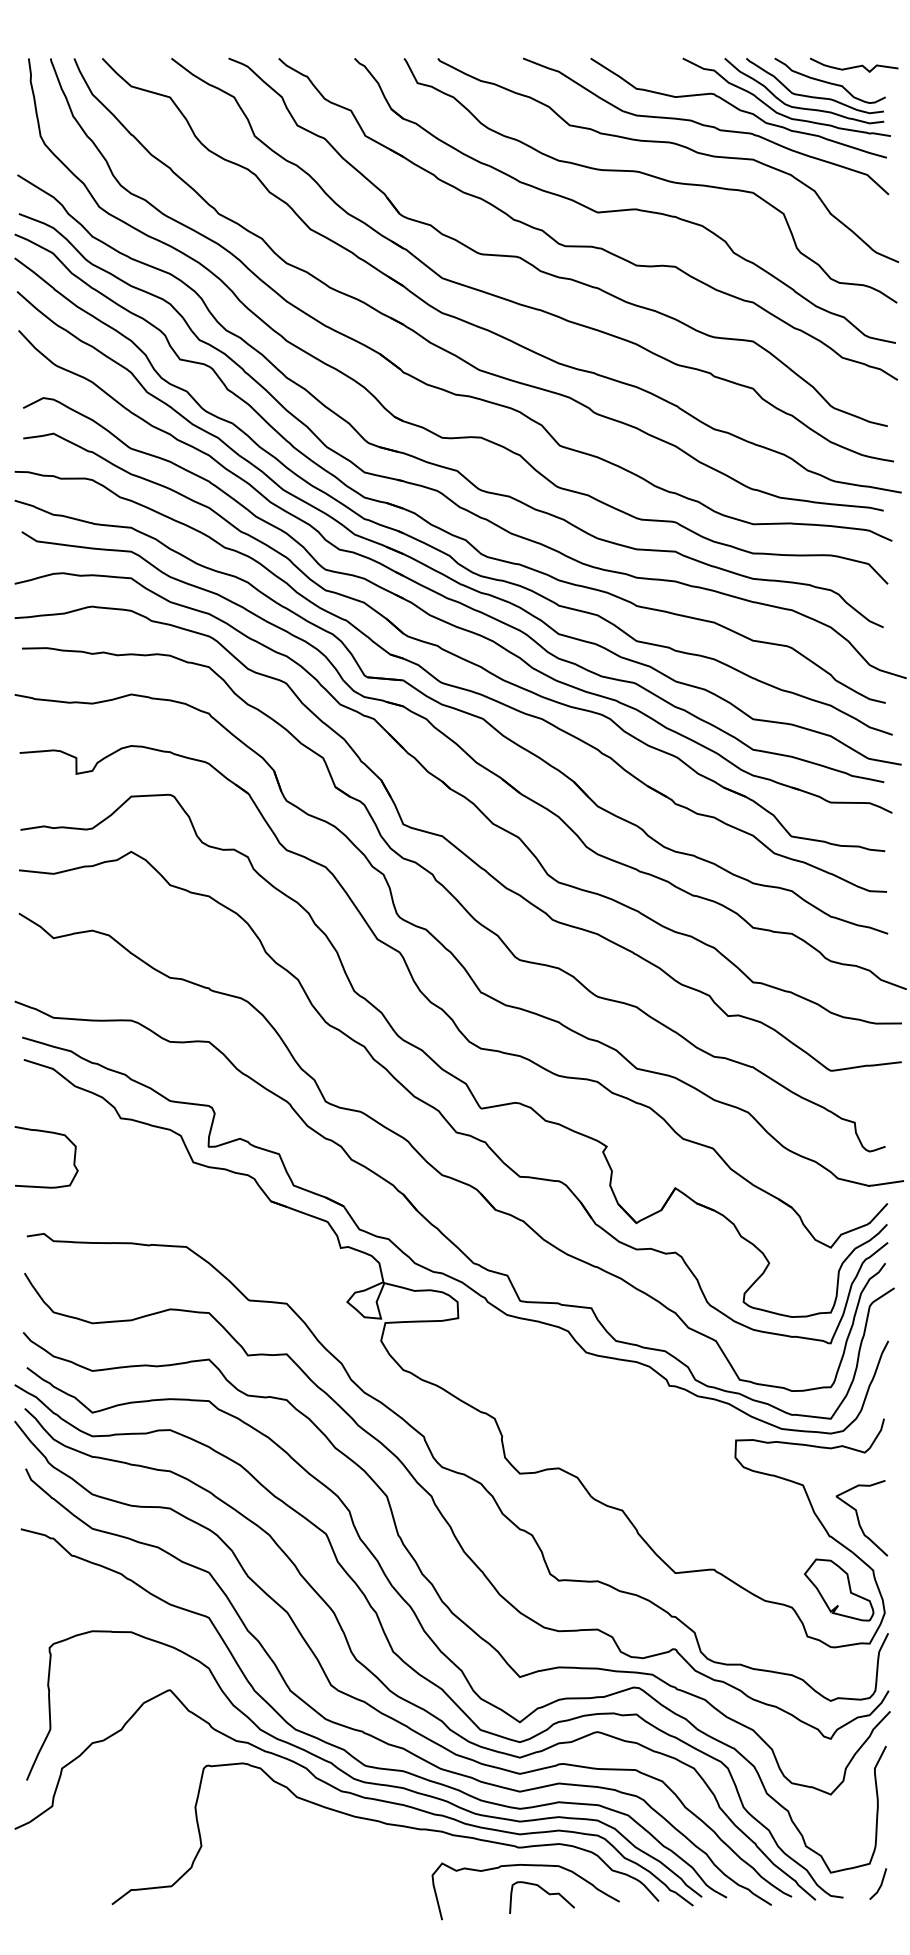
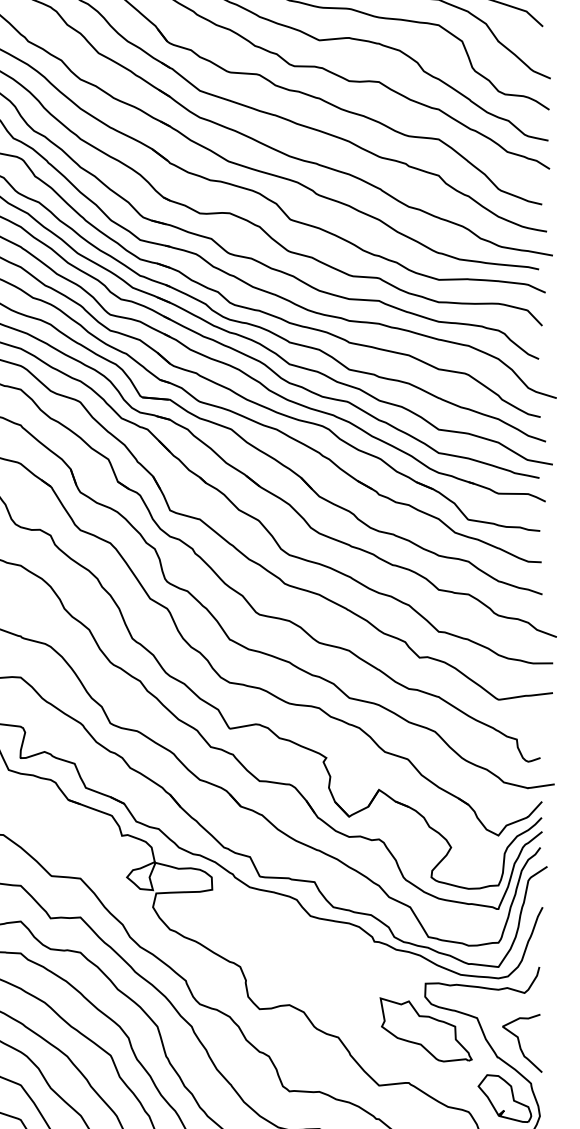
part: (736, 1500) -> (426, 1029), added

